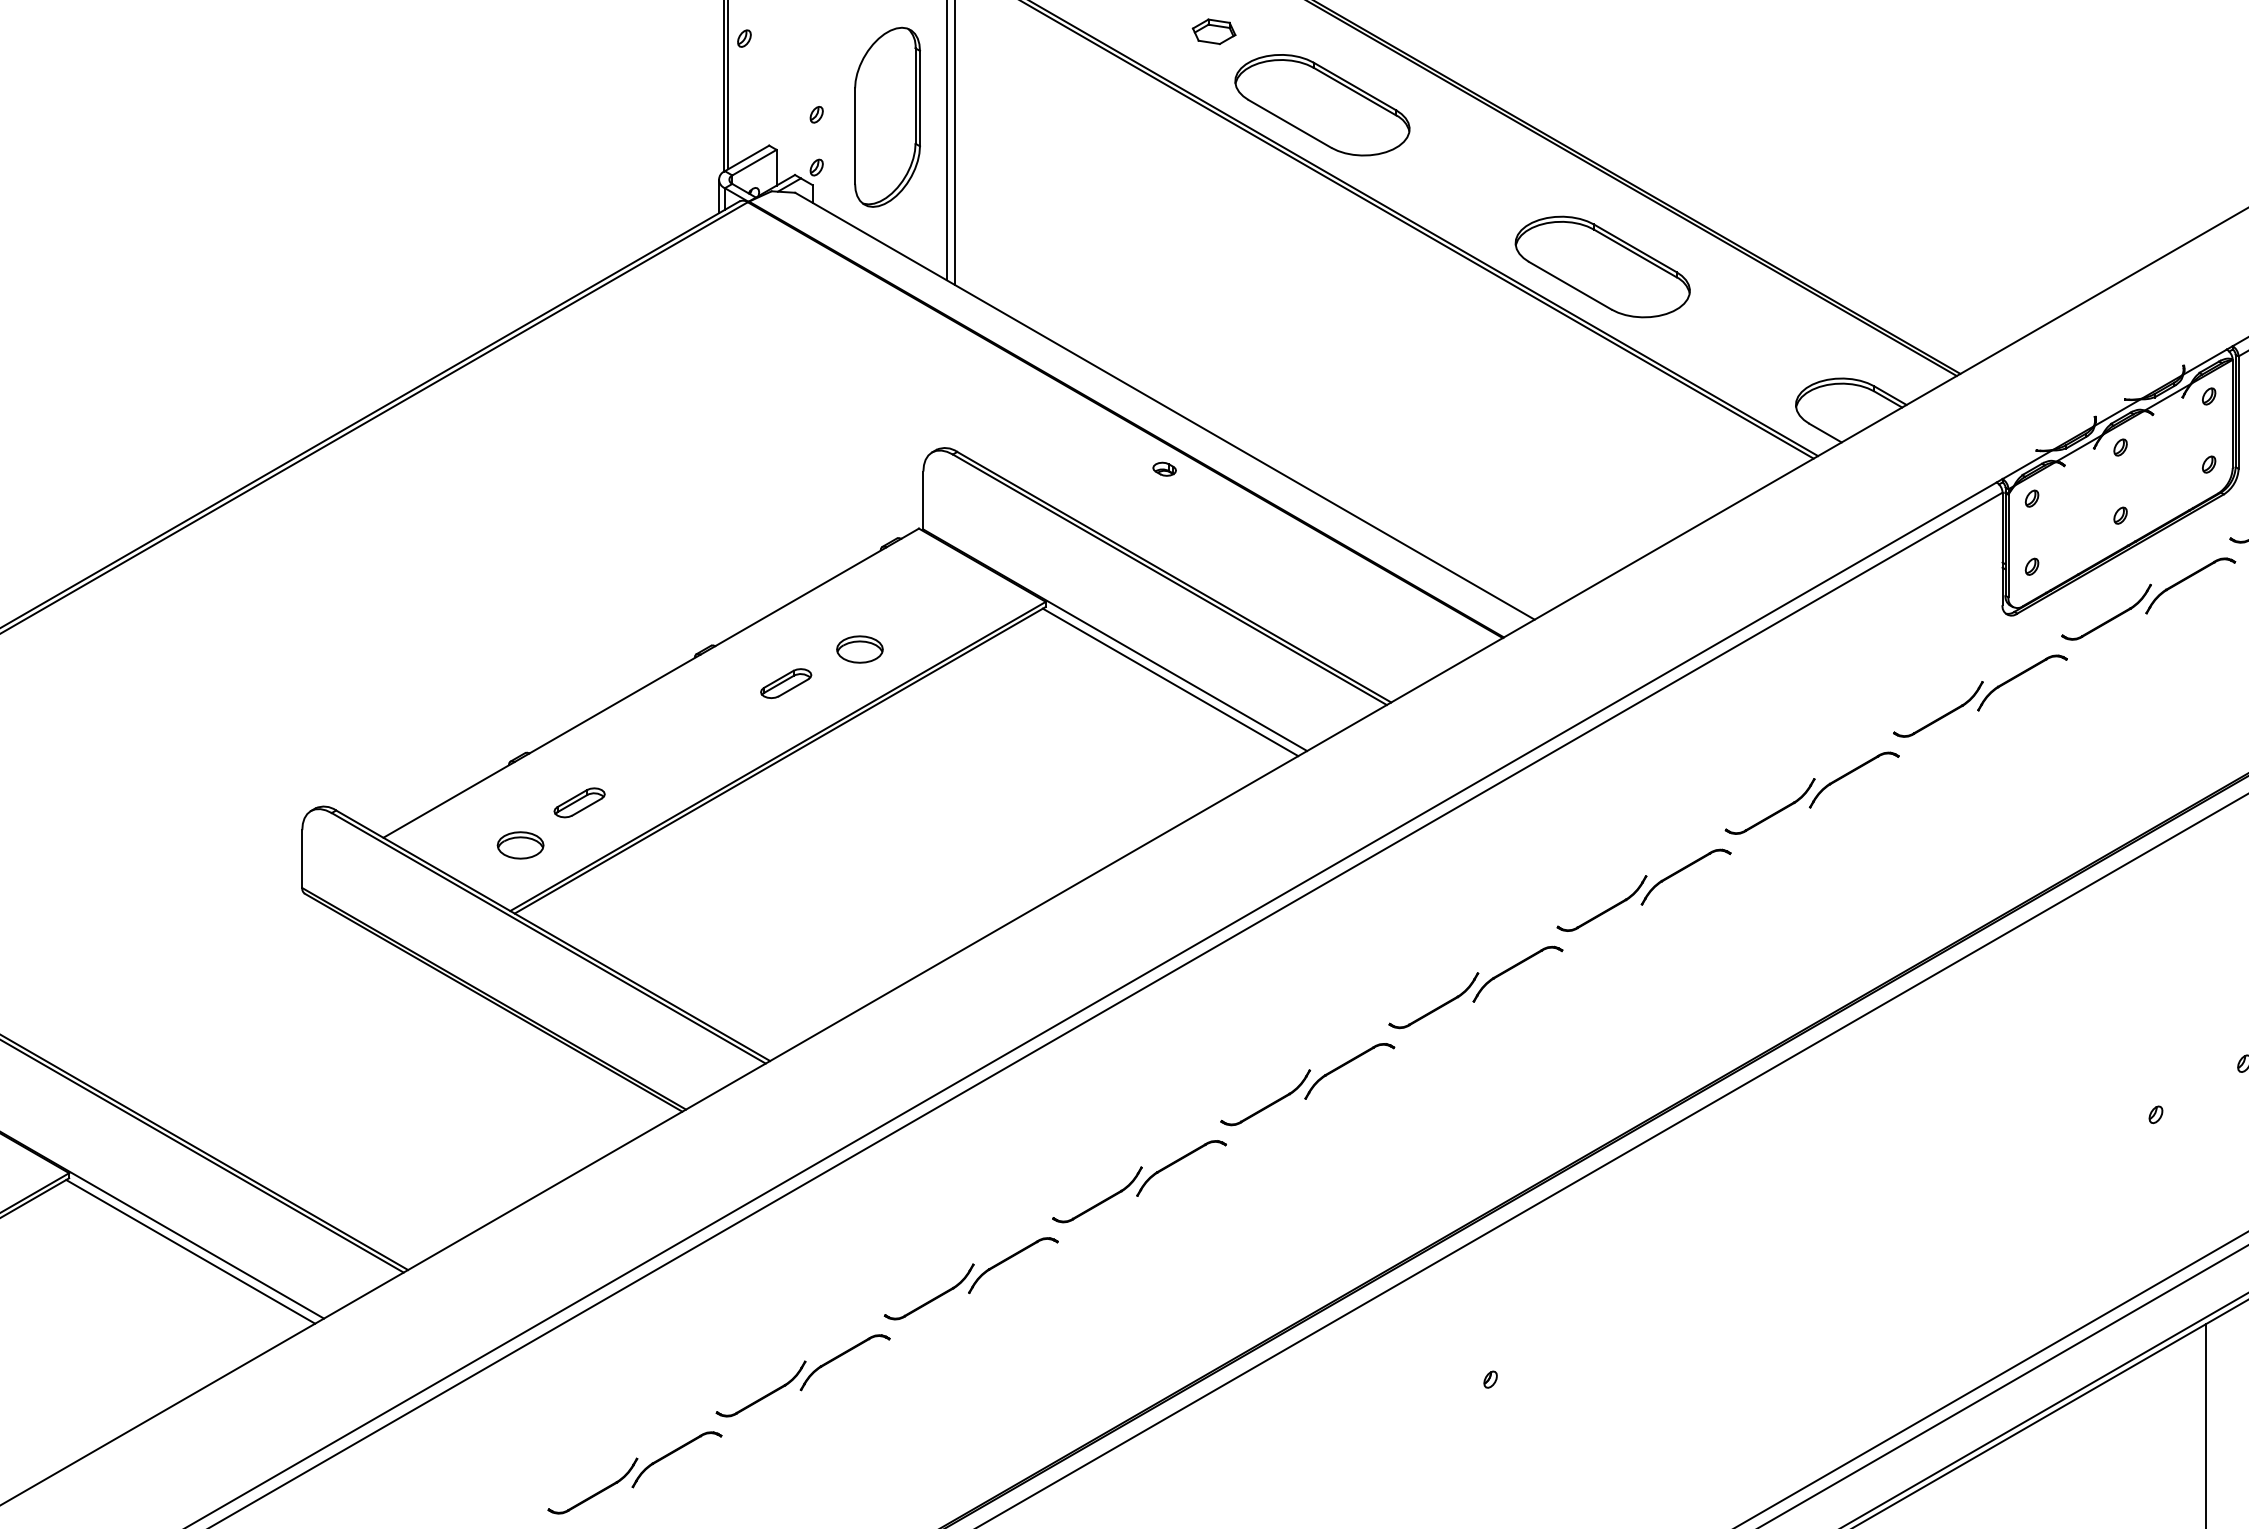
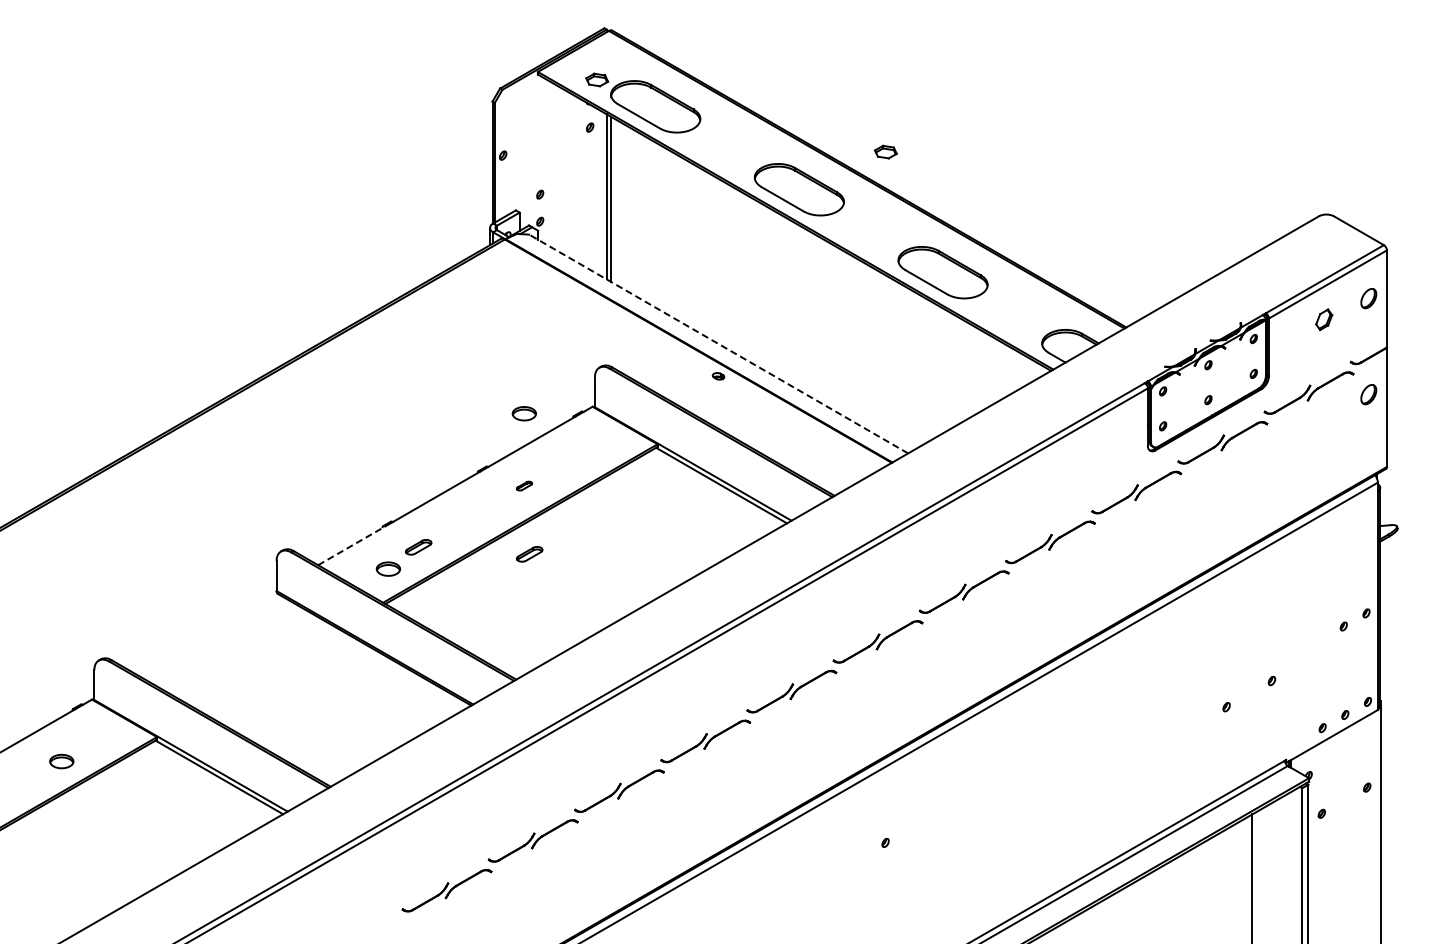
part: (1213, 30) -> (885, 151), moved
part: (887, 116) -> (576, 195), removed
line: (1164, 407) -> (718, 344), solid -> dashed
part: (858, 649) -> (523, 413), moved
part: (786, 682) -> (524, 485), size x0.6
line: (448, 799) -> (351, 545), solid -> dashed
part: (795, 816) -> (529, 554), added

